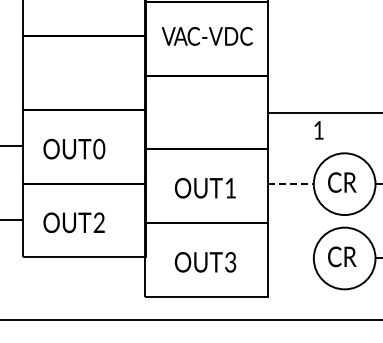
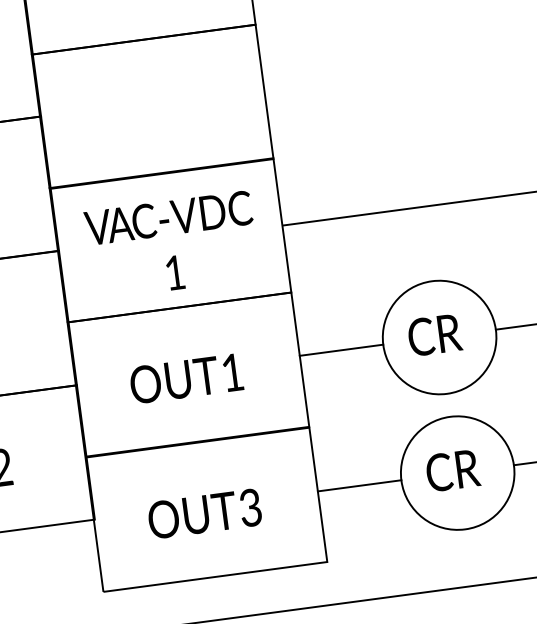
text: (206, 36) -> (167, 218), moved
text: (318, 130) -> (174, 273), moved
line: (290, 183) -> (340, 349), dashed -> solid
line: (290, 258) -> (358, 486), added

